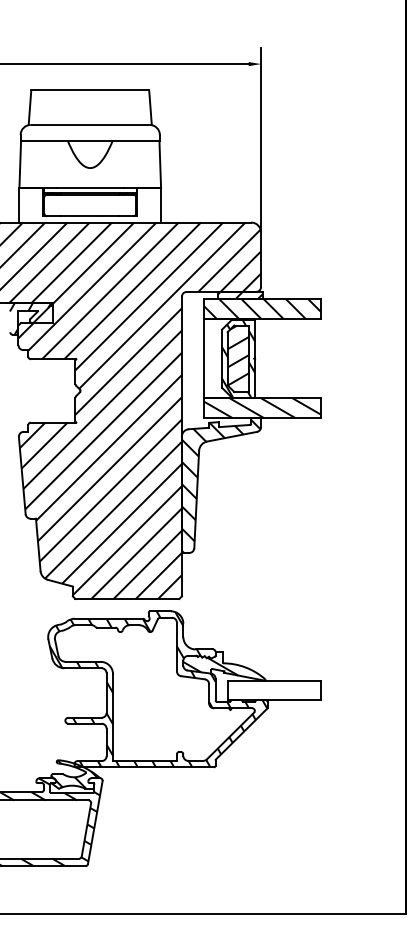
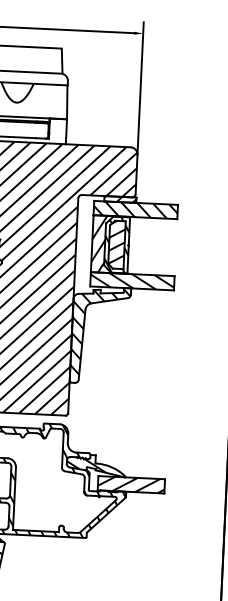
hatch: (227, 358) -> (109, 244), added
hatch: (273, 690) -> (130, 484), added

